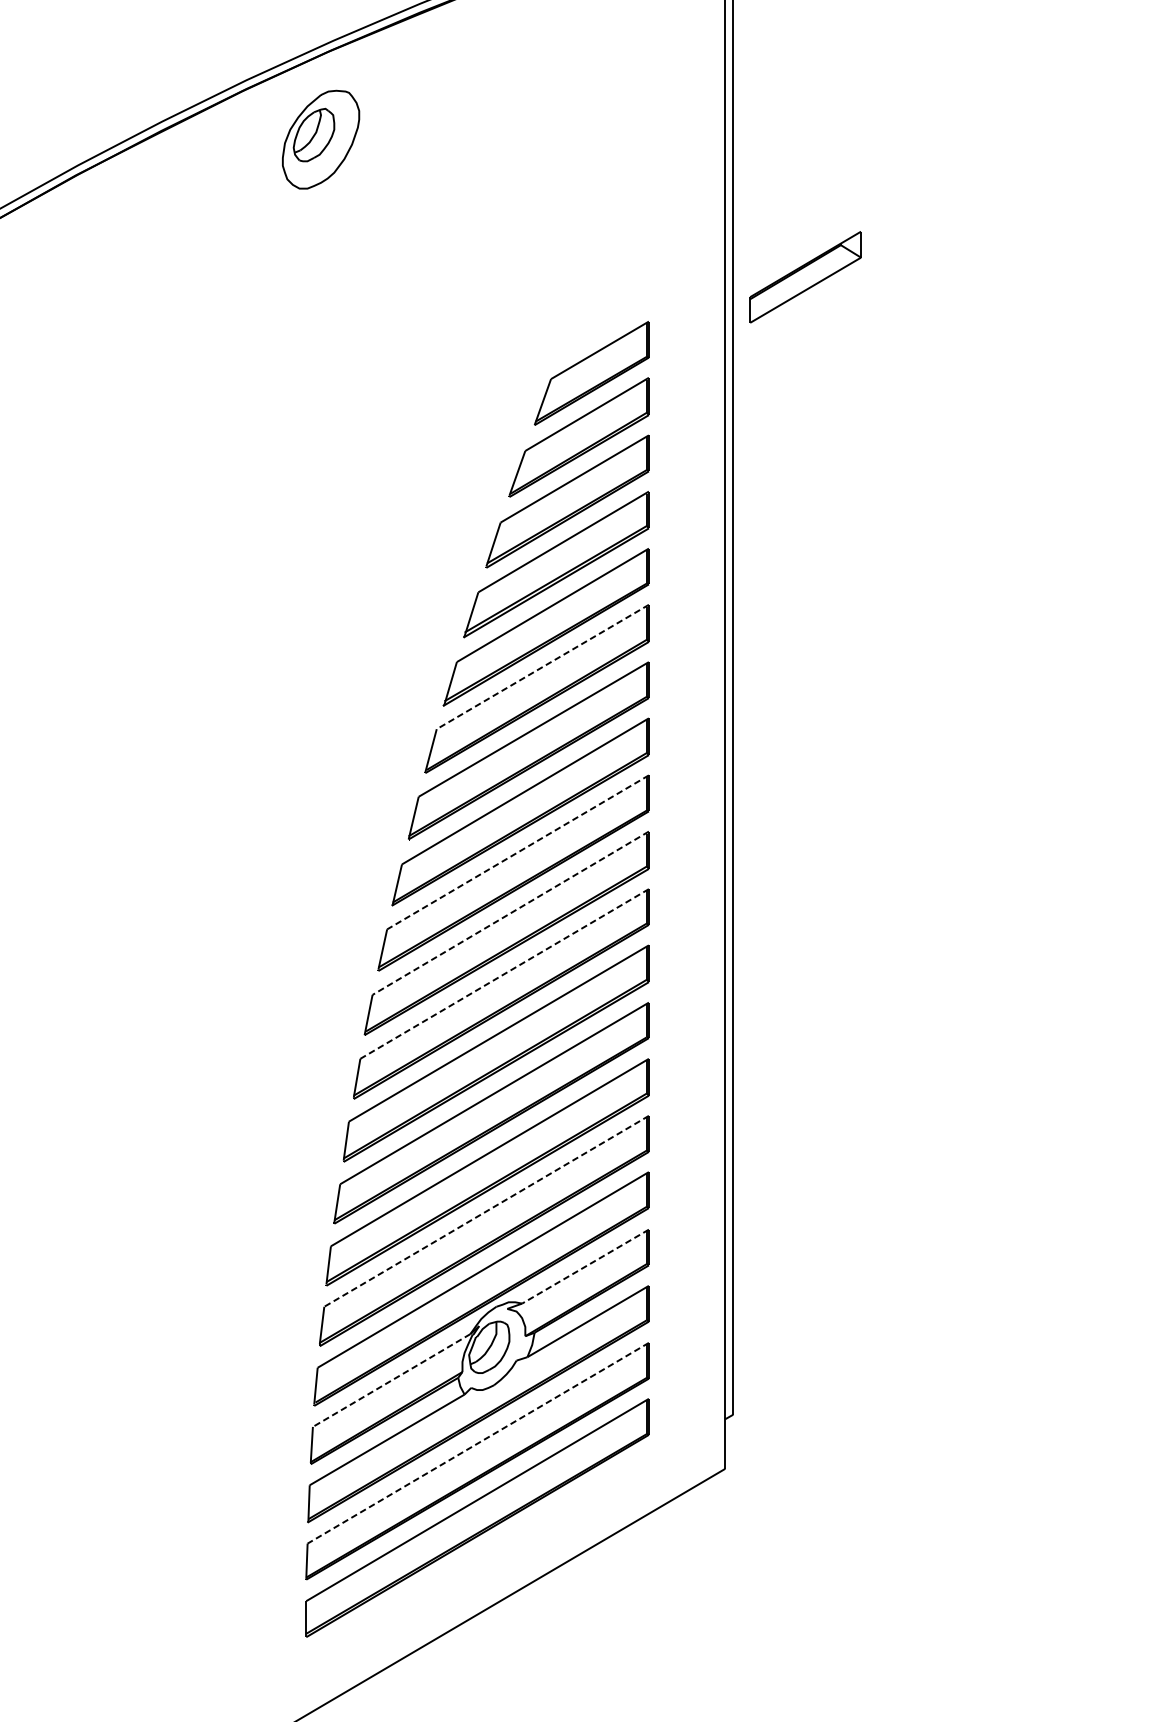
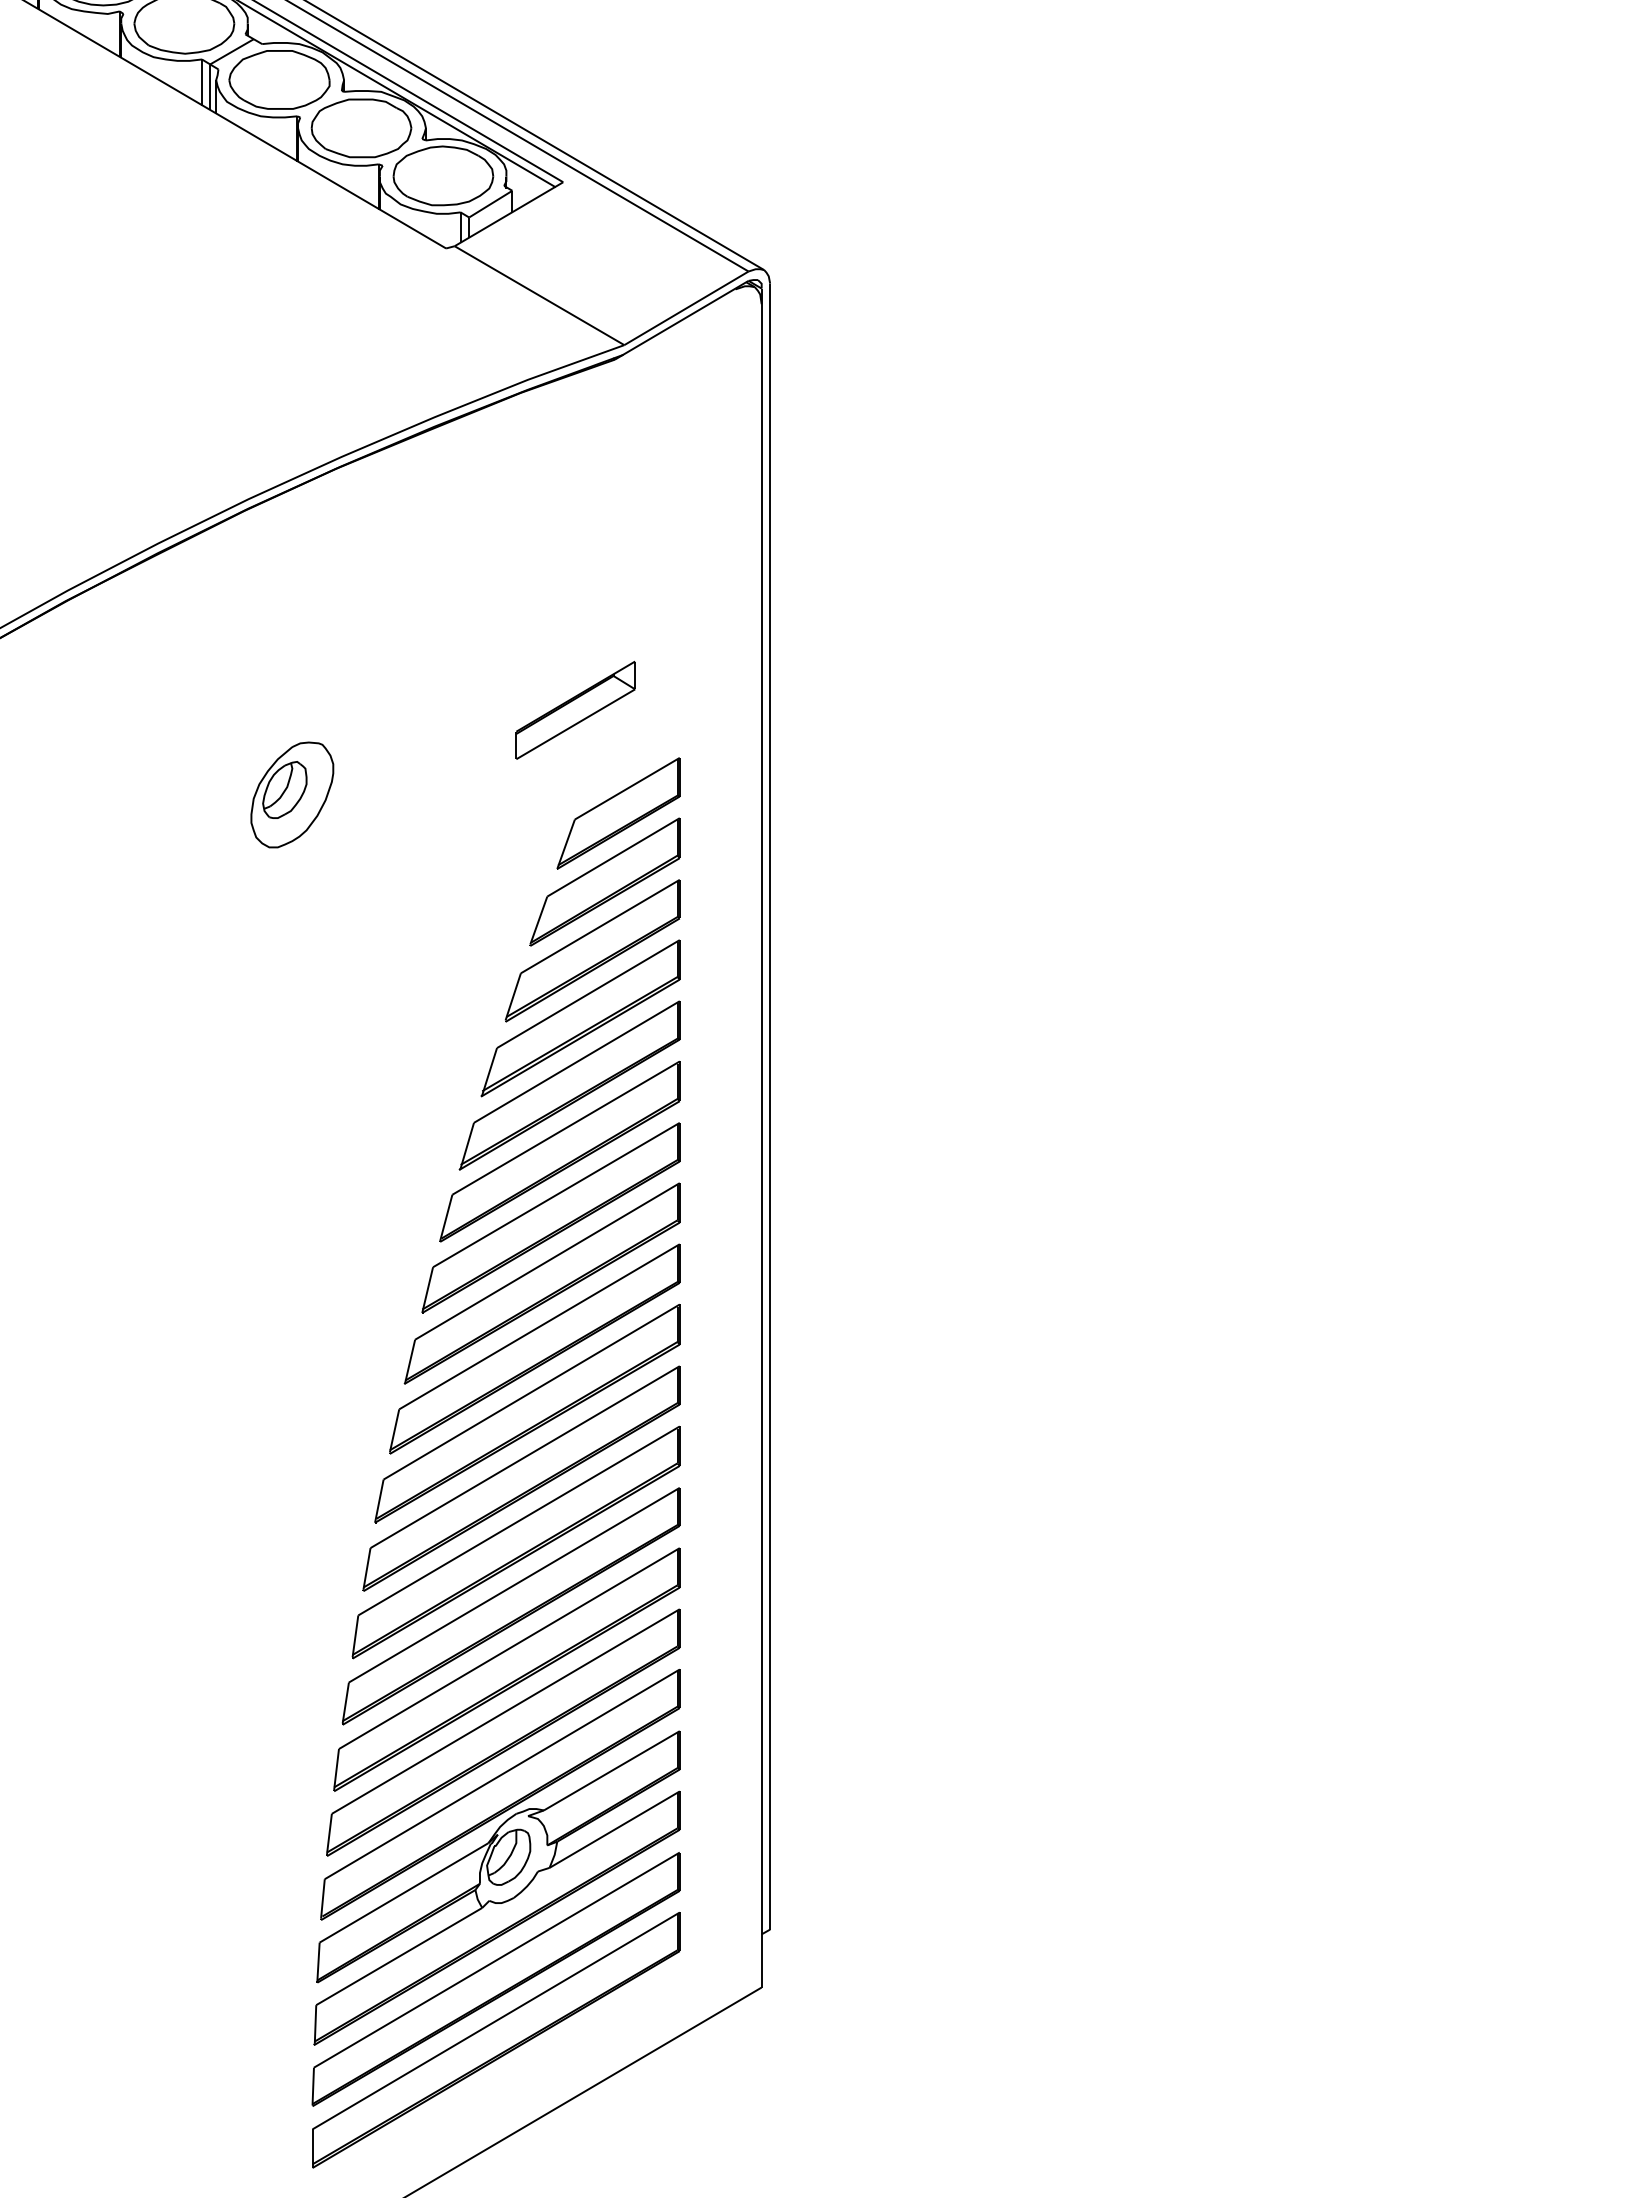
part: (321, 139) -> (292, 794), moved
part: (805, 277) -> (575, 710), moved
line: (543, 667) -> (566, 1128), dashed -> solid
line: (518, 852) -> (539, 1326), dashed -> solid
line: (510, 913) -> (531, 1392), dashed -> solid
line: (504, 974) -> (524, 1457), dashed -> solid
line: (486, 1211) -> (505, 1711), dashed -> solid
line: (585, 1266) -> (611, 1770), dashed -> solid
line: (392, 1380) -> (404, 1892), dashed -> solid
line: (477, 1443) -> (496, 1960), dashed -> solid

